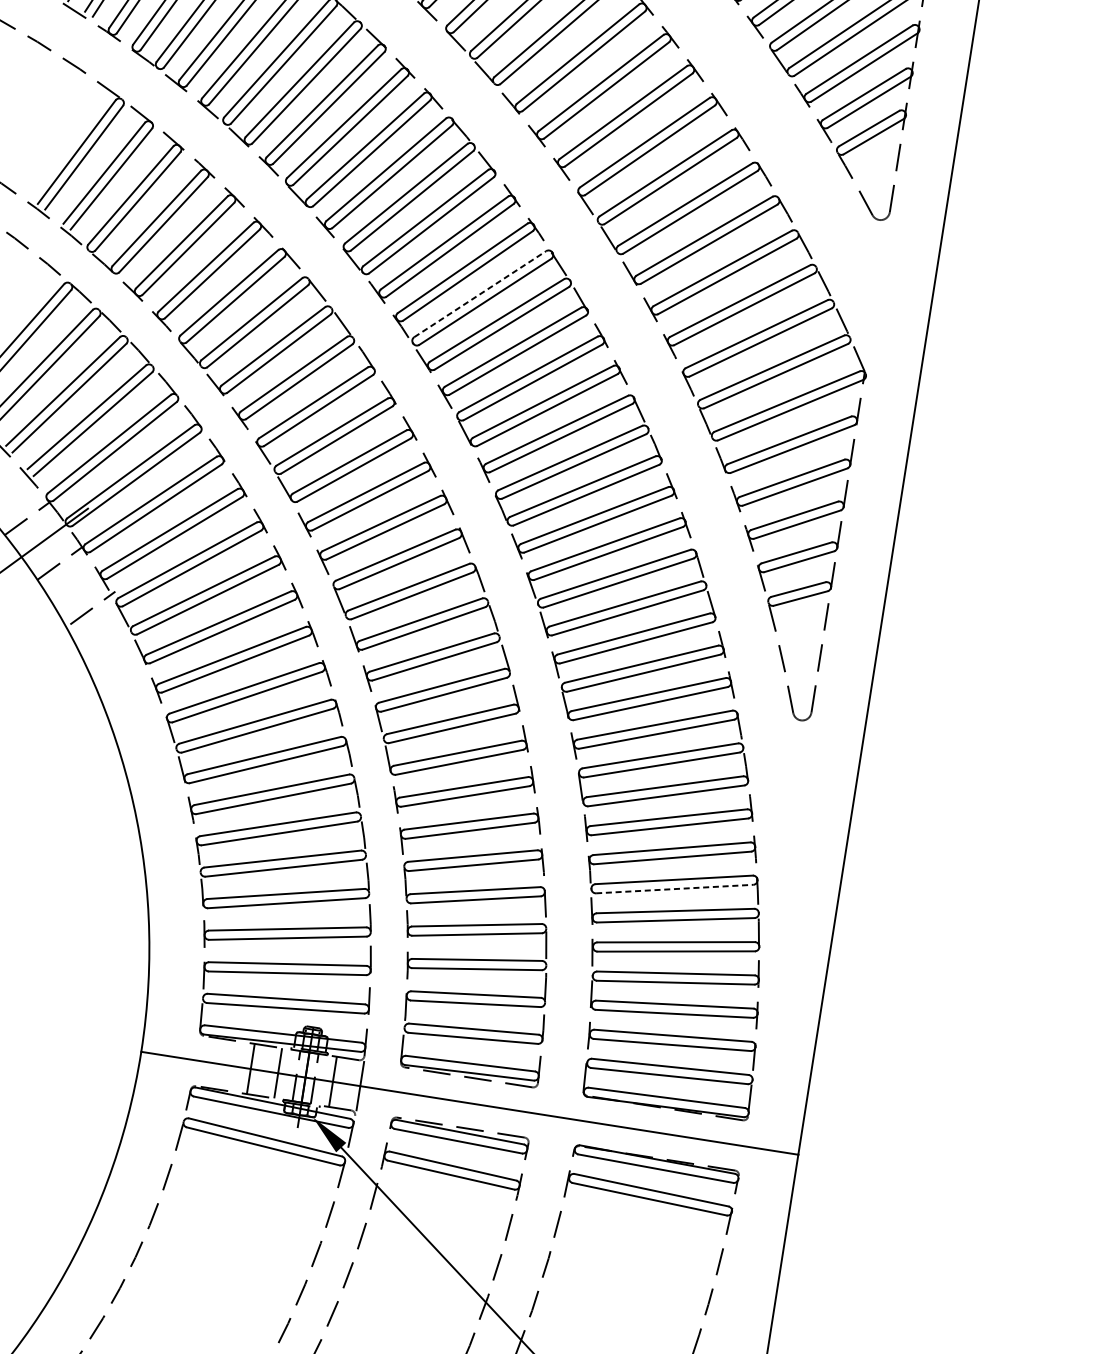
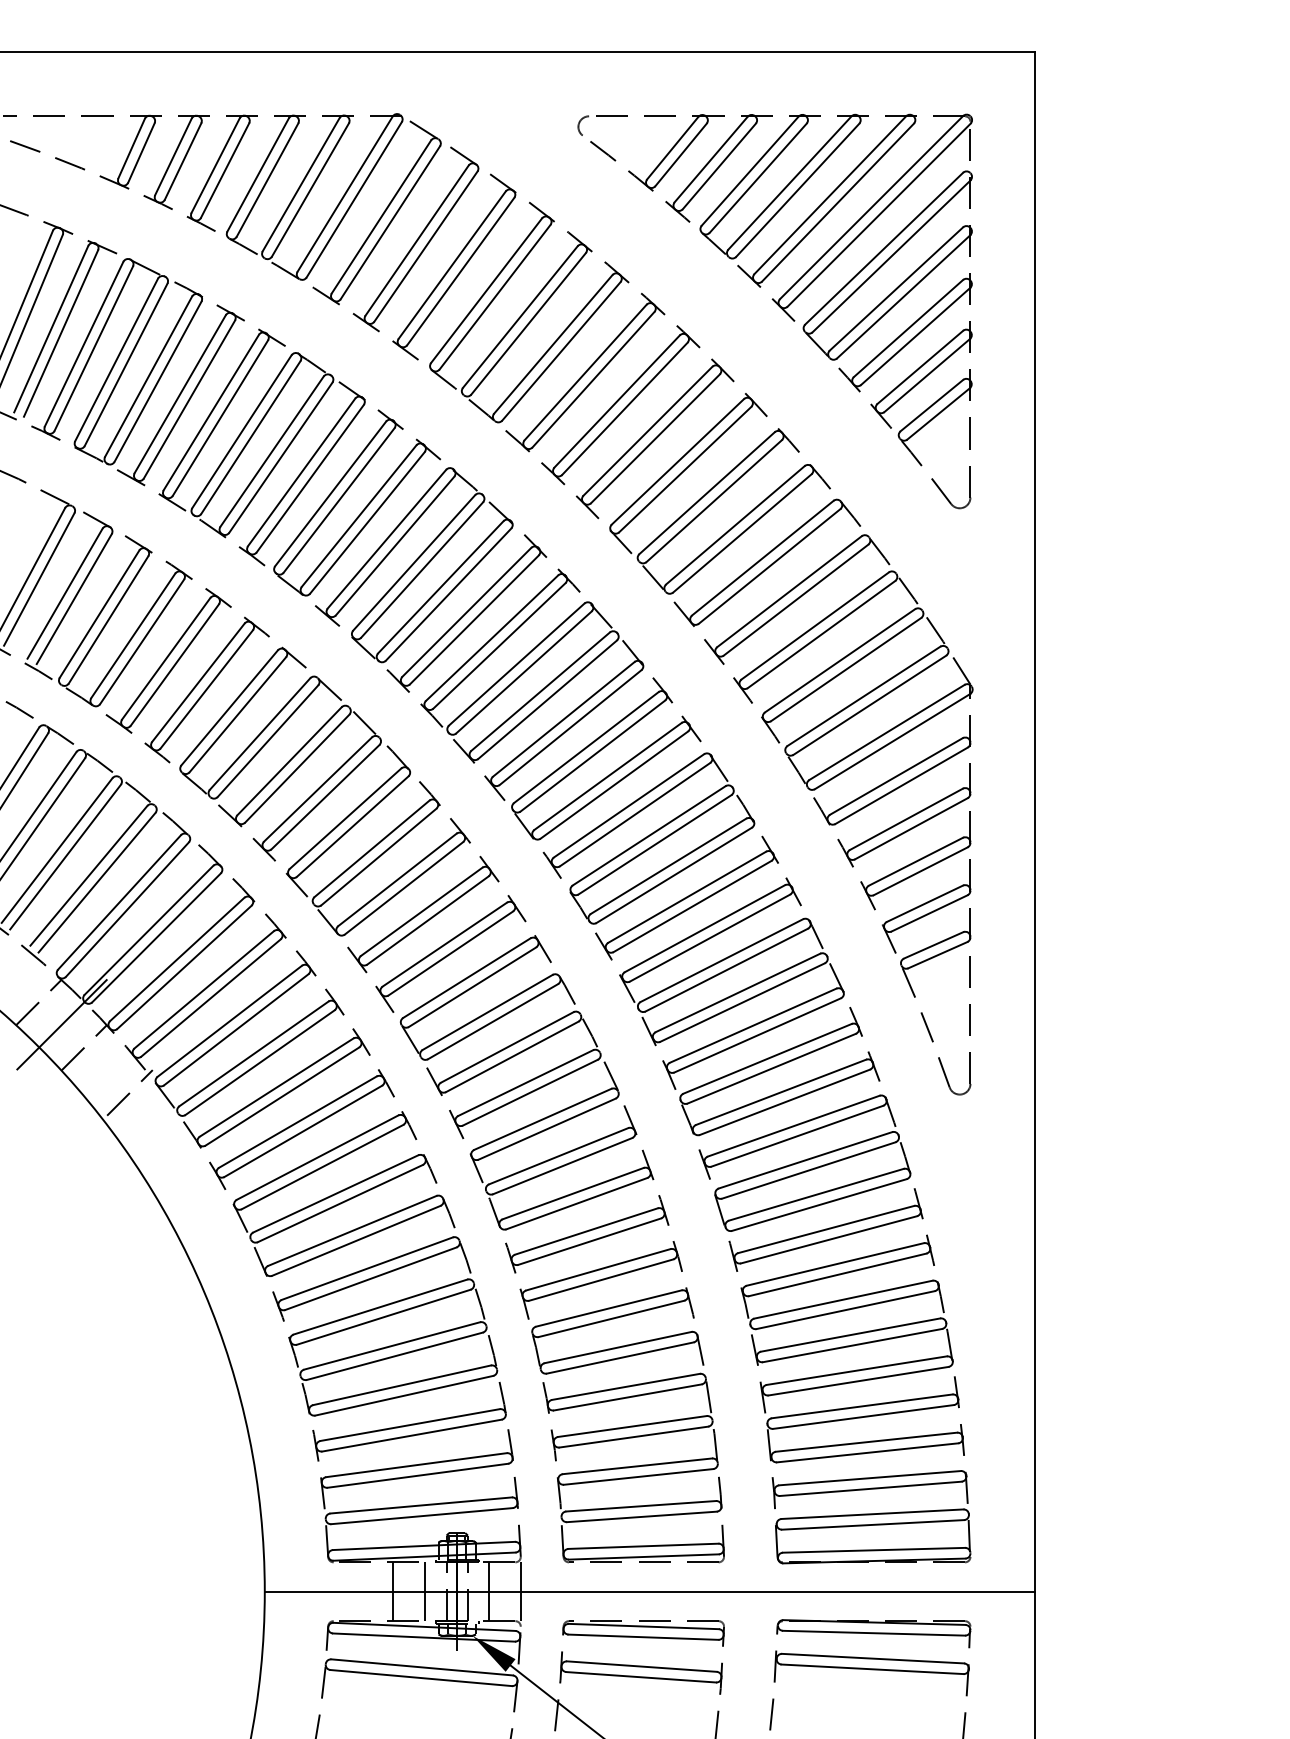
line: (480, 294) -> (517, 664), dashed -> solid
line: (675, 889) -> (846, 1310), dashed -> solid

